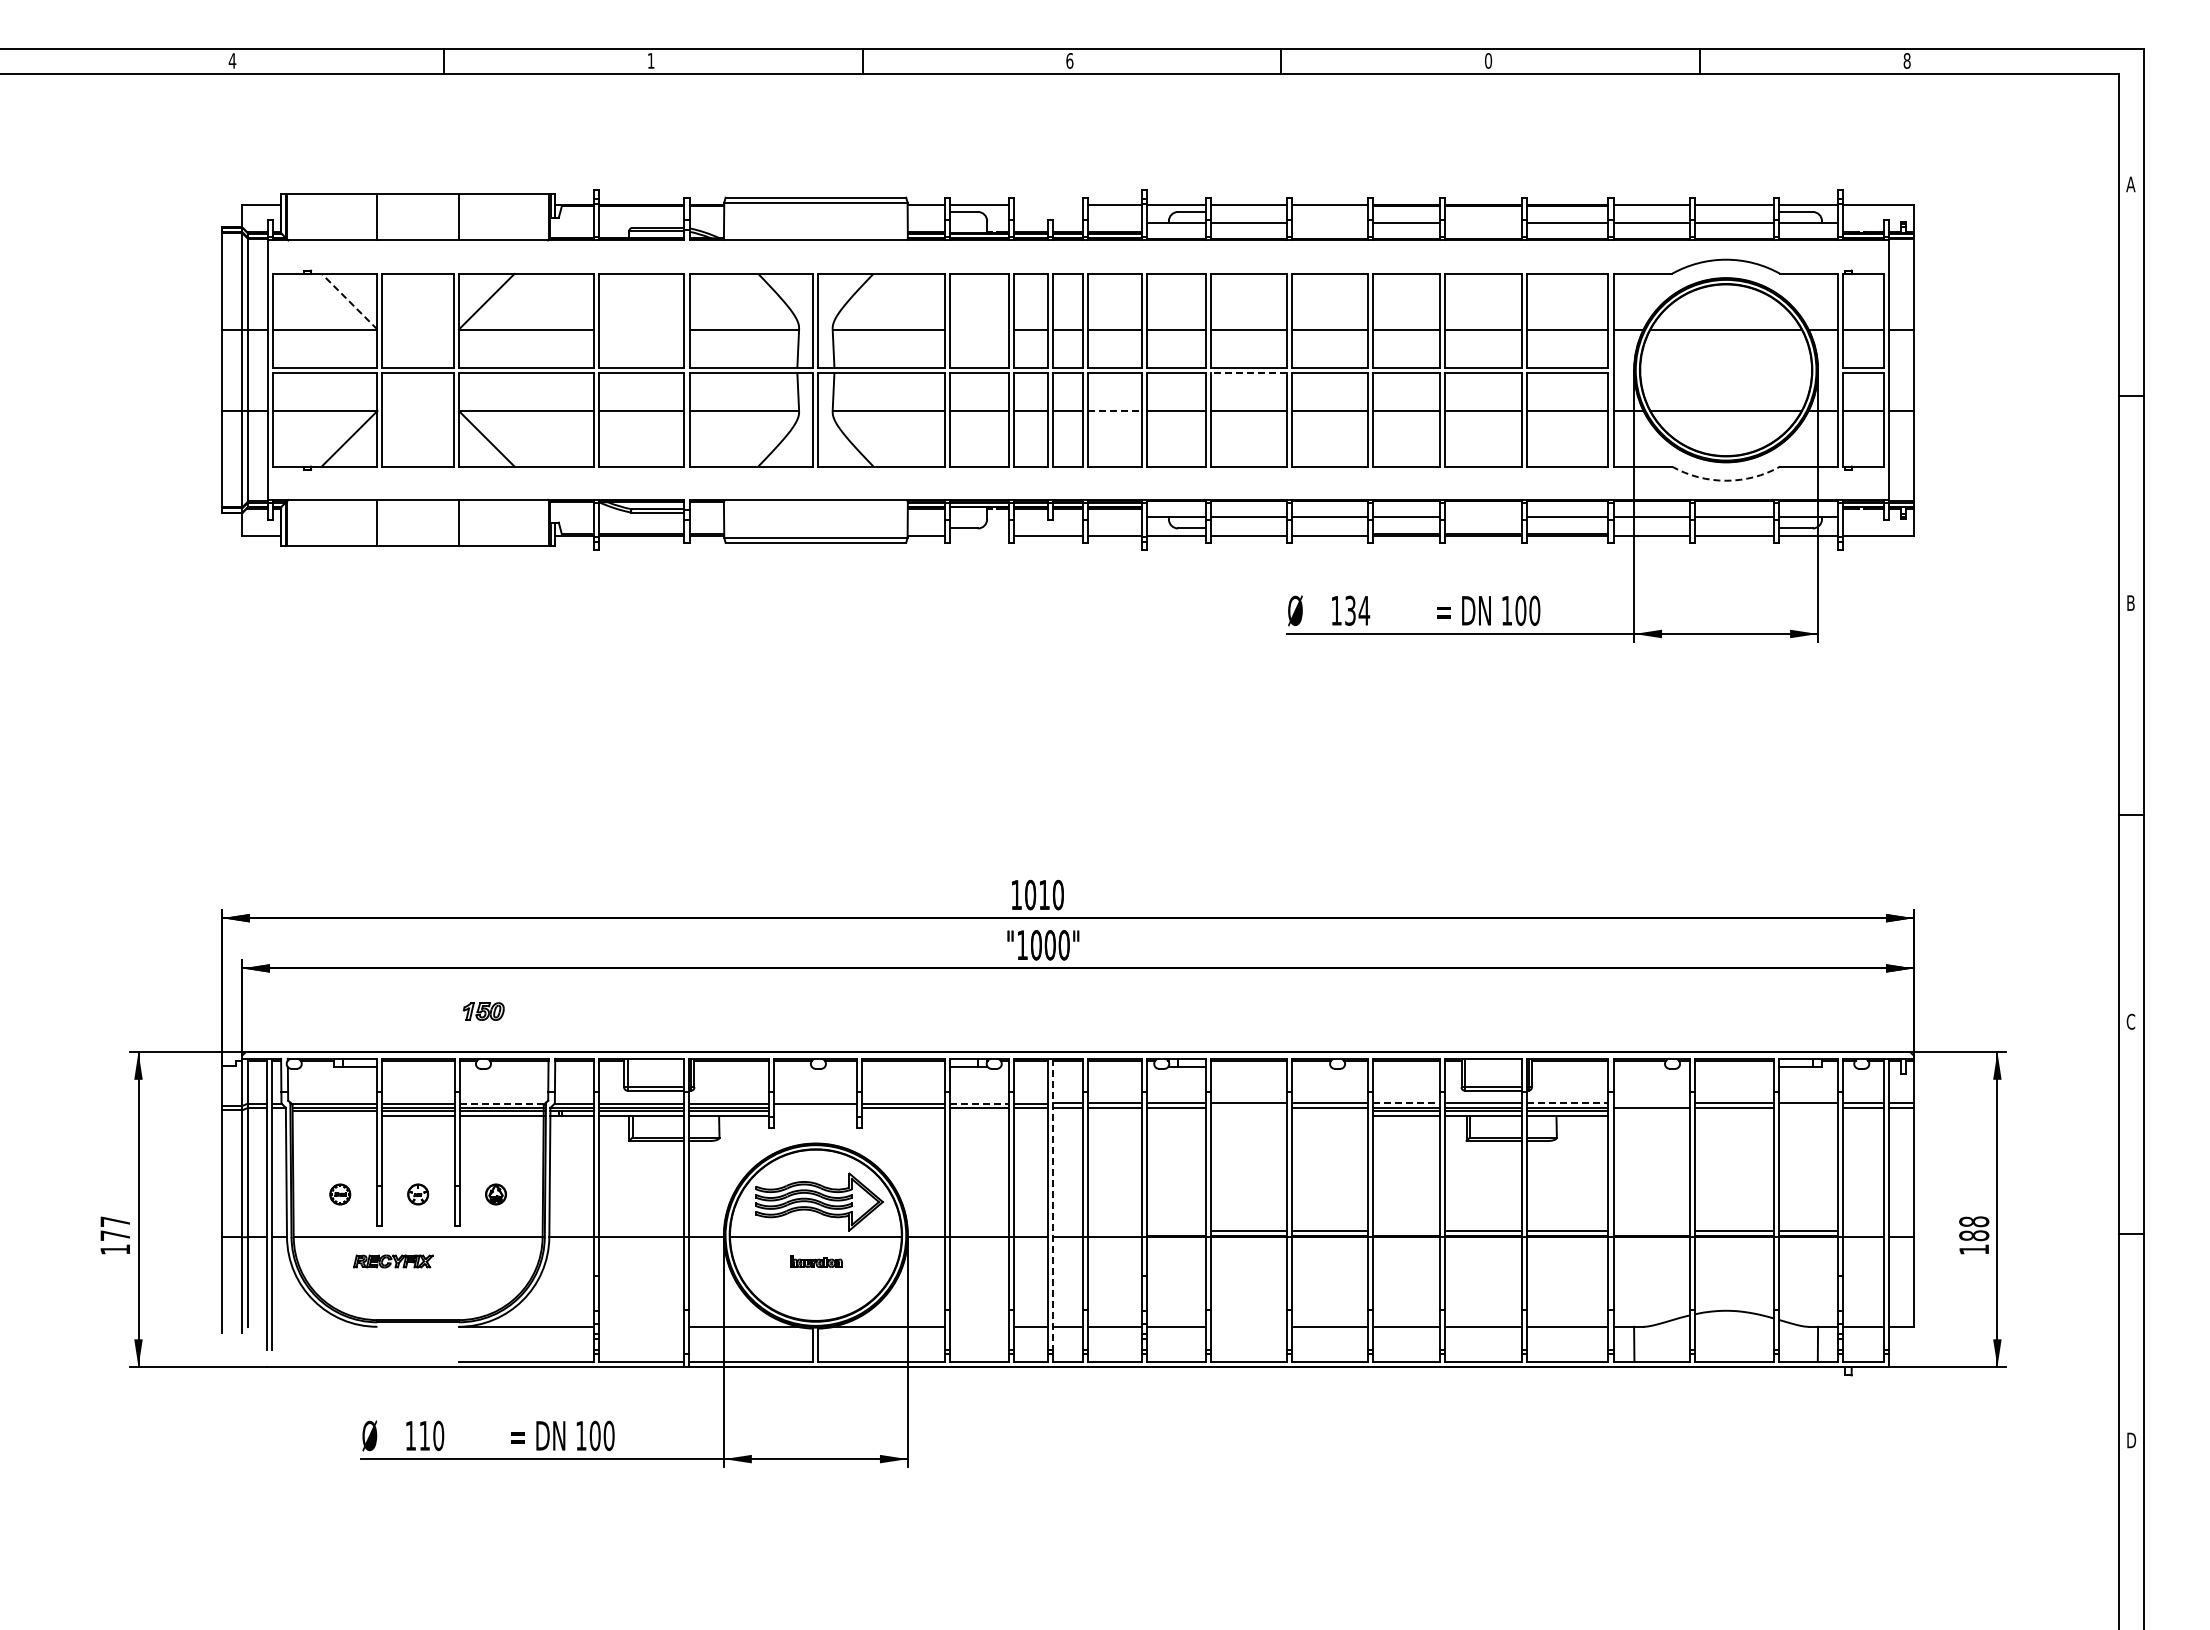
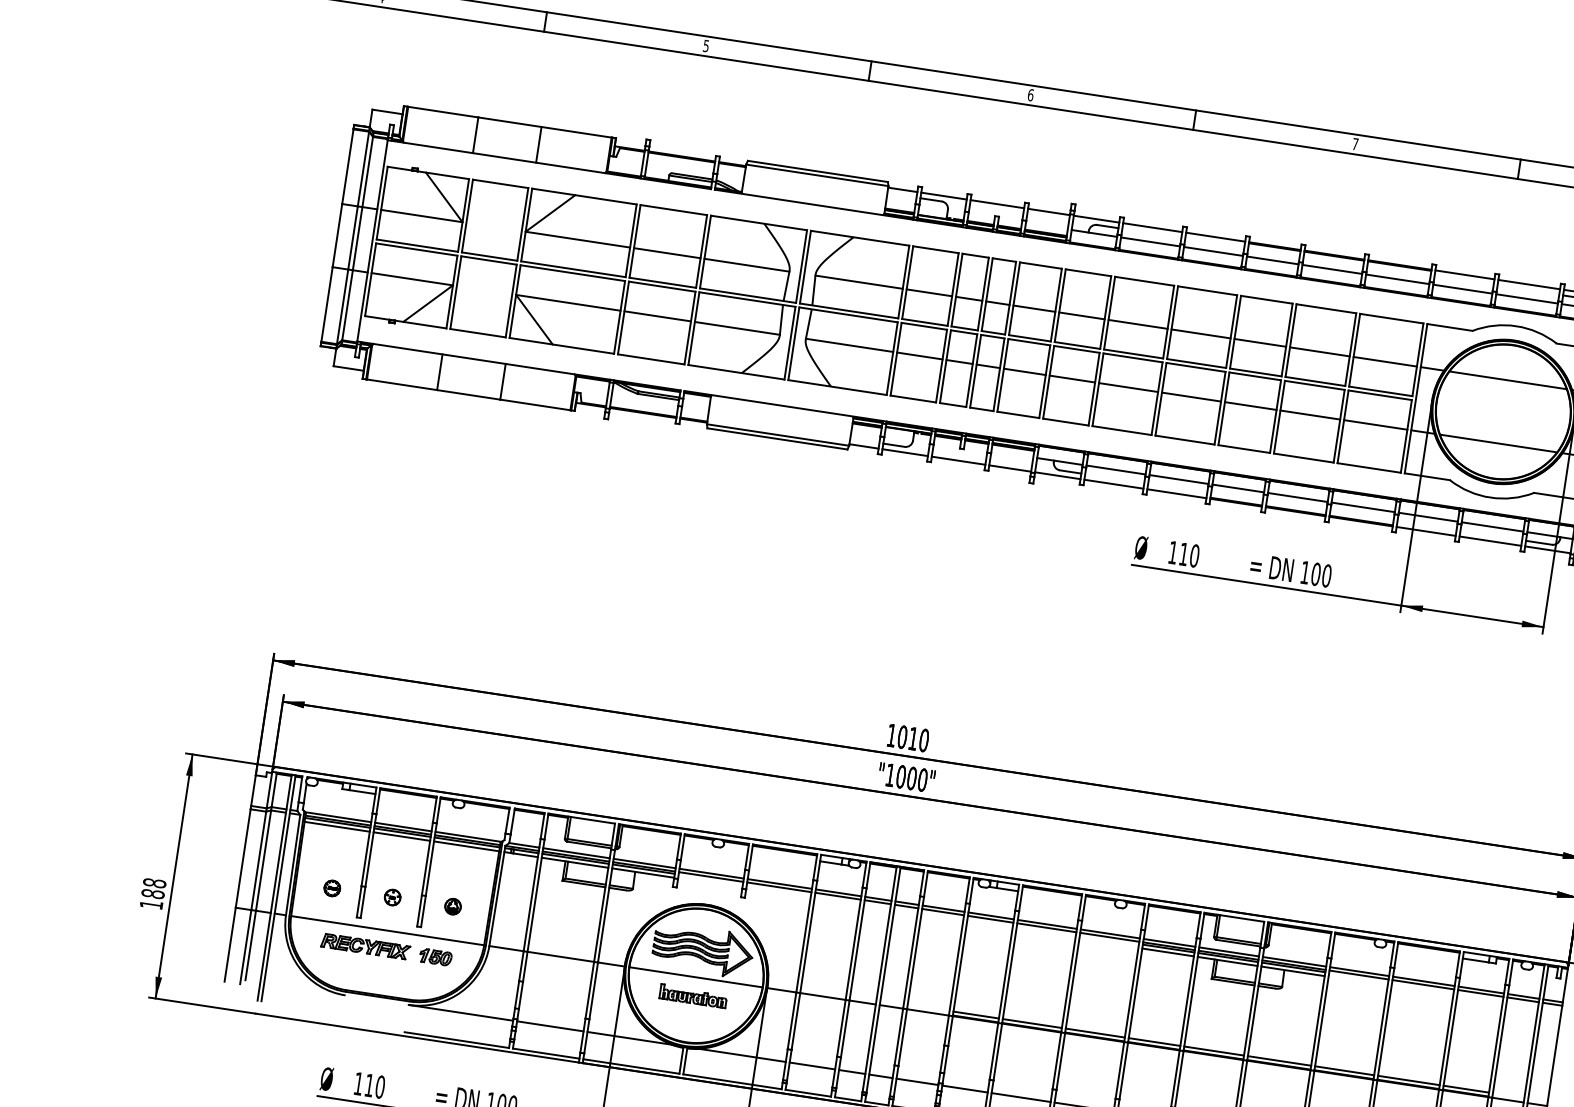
text: (650, 60) -> (705, 45), 1 -> 5
text: (1488, 60) -> (1355, 143), 0 -> 7
line: (1048, 204) -> (997, 203), added
line: (1329, 223) -> (1213, 251), added
line: (1482, 223) -> (1331, 269), added
line: (349, 301) -> (444, 197), dashed -> solid
line: (641, 329) -> (667, 253), added
line: (979, 329) -> (929, 292), added
line: (1248, 372) -> (1132, 357), dashed -> solid
line: (1115, 411) -> (1025, 372), dashed -> solid
arc: (1726, 480) -> (1490, 497), dashed -> solid
line: (1482, 517) -> (1297, 497), added
line: (979, 535) -> (905, 452), added
text: (1357, 610) -> (1189, 554), 134 -> 110
part: (483, 1011) -> (435, 957), moved
line: (502, 1103) -> (468, 836), dashed -> solid
line: (980, 1103) -> (839, 892), dashed -> solid
line: (1406, 1103) -> (1169, 942), dashed -> solid
line: (1567, 1103) -> (1294, 961), dashed -> solid
line: (1651, 1103) -> (1359, 971), added
line: (815, 1107) -> (710, 876), added
line: (1248, 1107) -> (1046, 927), added
line: (1808, 1107) -> (1480, 993), added
line: (334, 1115) -> (337, 826), added
line: (1052, 1204) -> (883, 979), dashed -> solid
text: (115, 1228) -> (154, 888), 177 -> 188
line: (1176, 1231) -> (976, 1015), added
line: (1406, 1231) -> (1154, 1042), added
line: (1651, 1231) -> (1344, 1070), added
part: (393, 1261) -> (365, 946), size x1.43
part: (816, 1261) -> (693, 996), size x1.67
line: (641, 1326) -> (550, 1026), added
line: (979, 1326) -> (812, 1065), added
line: (1248, 1326) -> (1020, 1097), added

